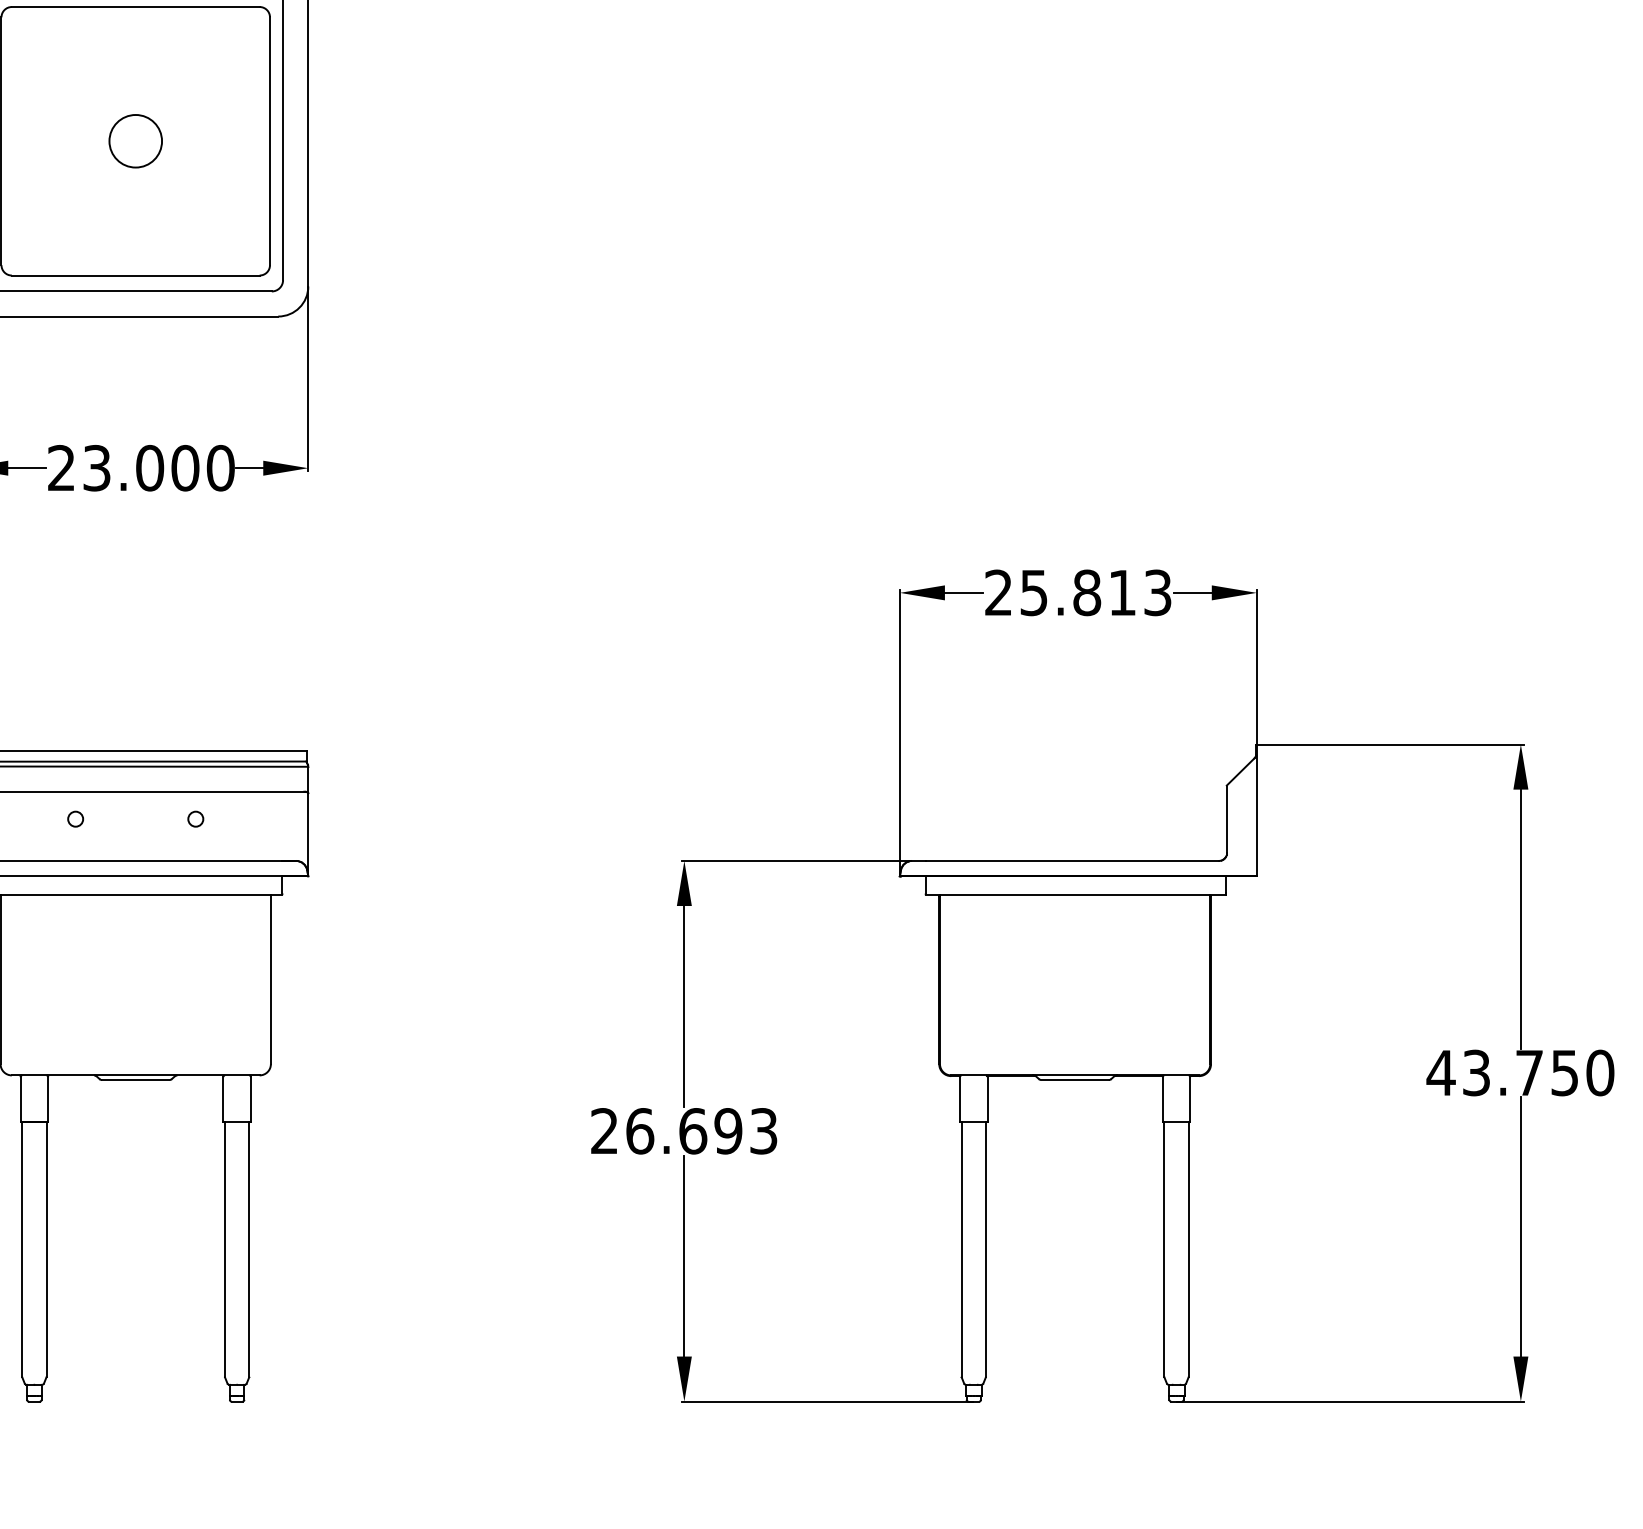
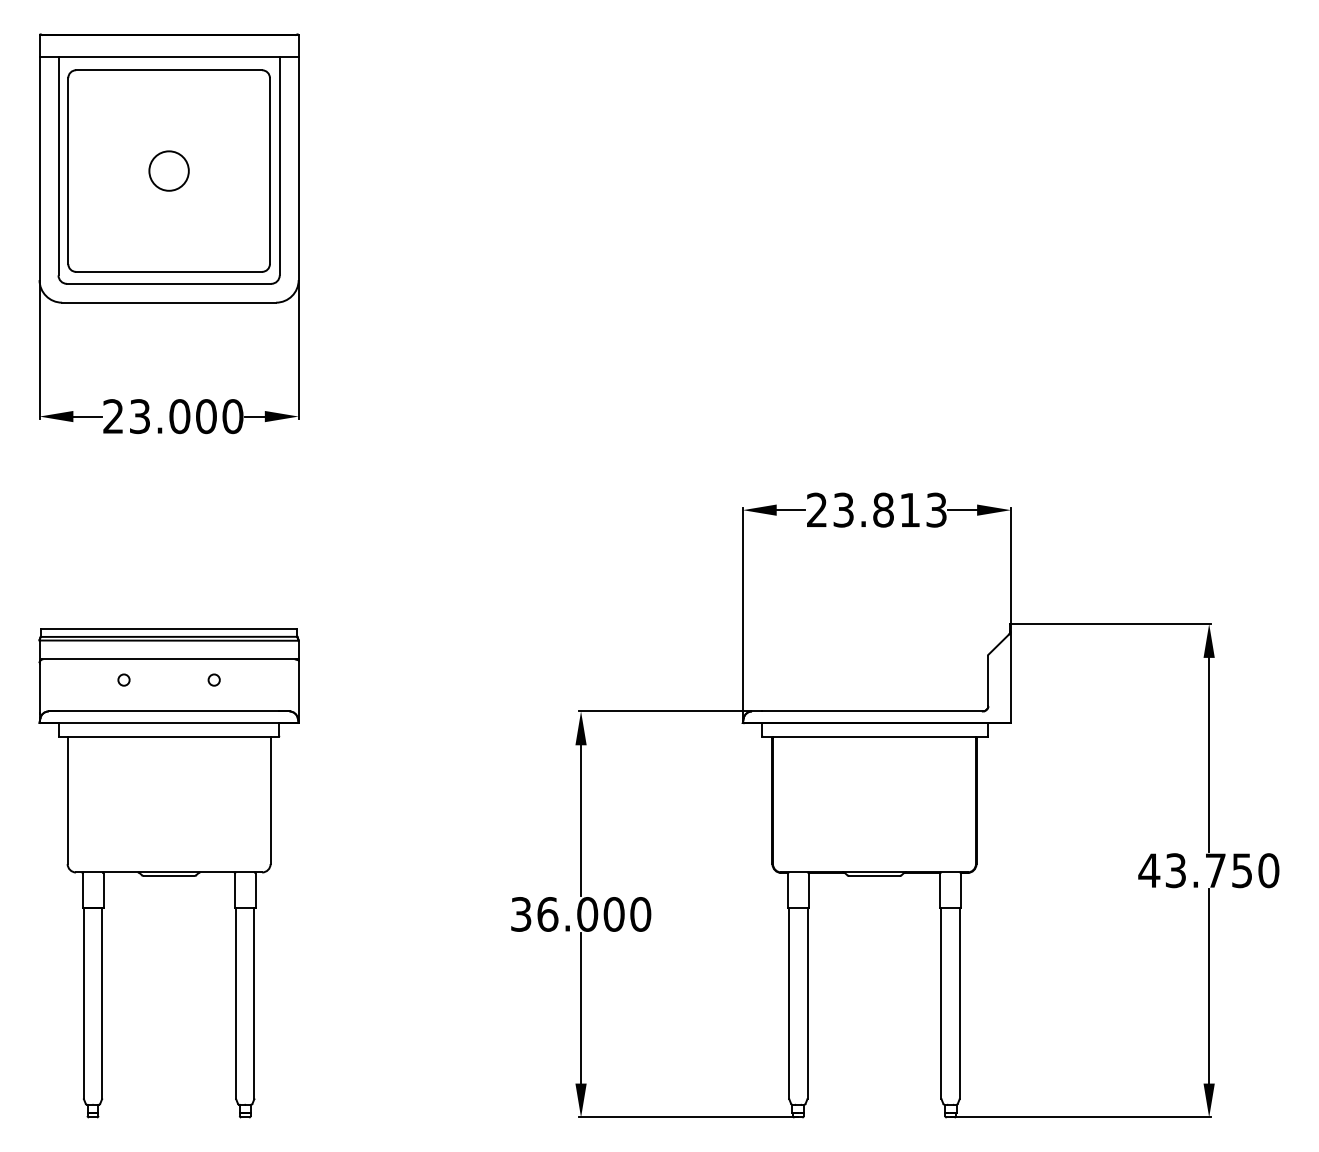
text: (1033, 591) -> (843, 509), 25.813 -> 23.813
text: (684, 1131) -> (581, 914), 26.693 -> 36.000

